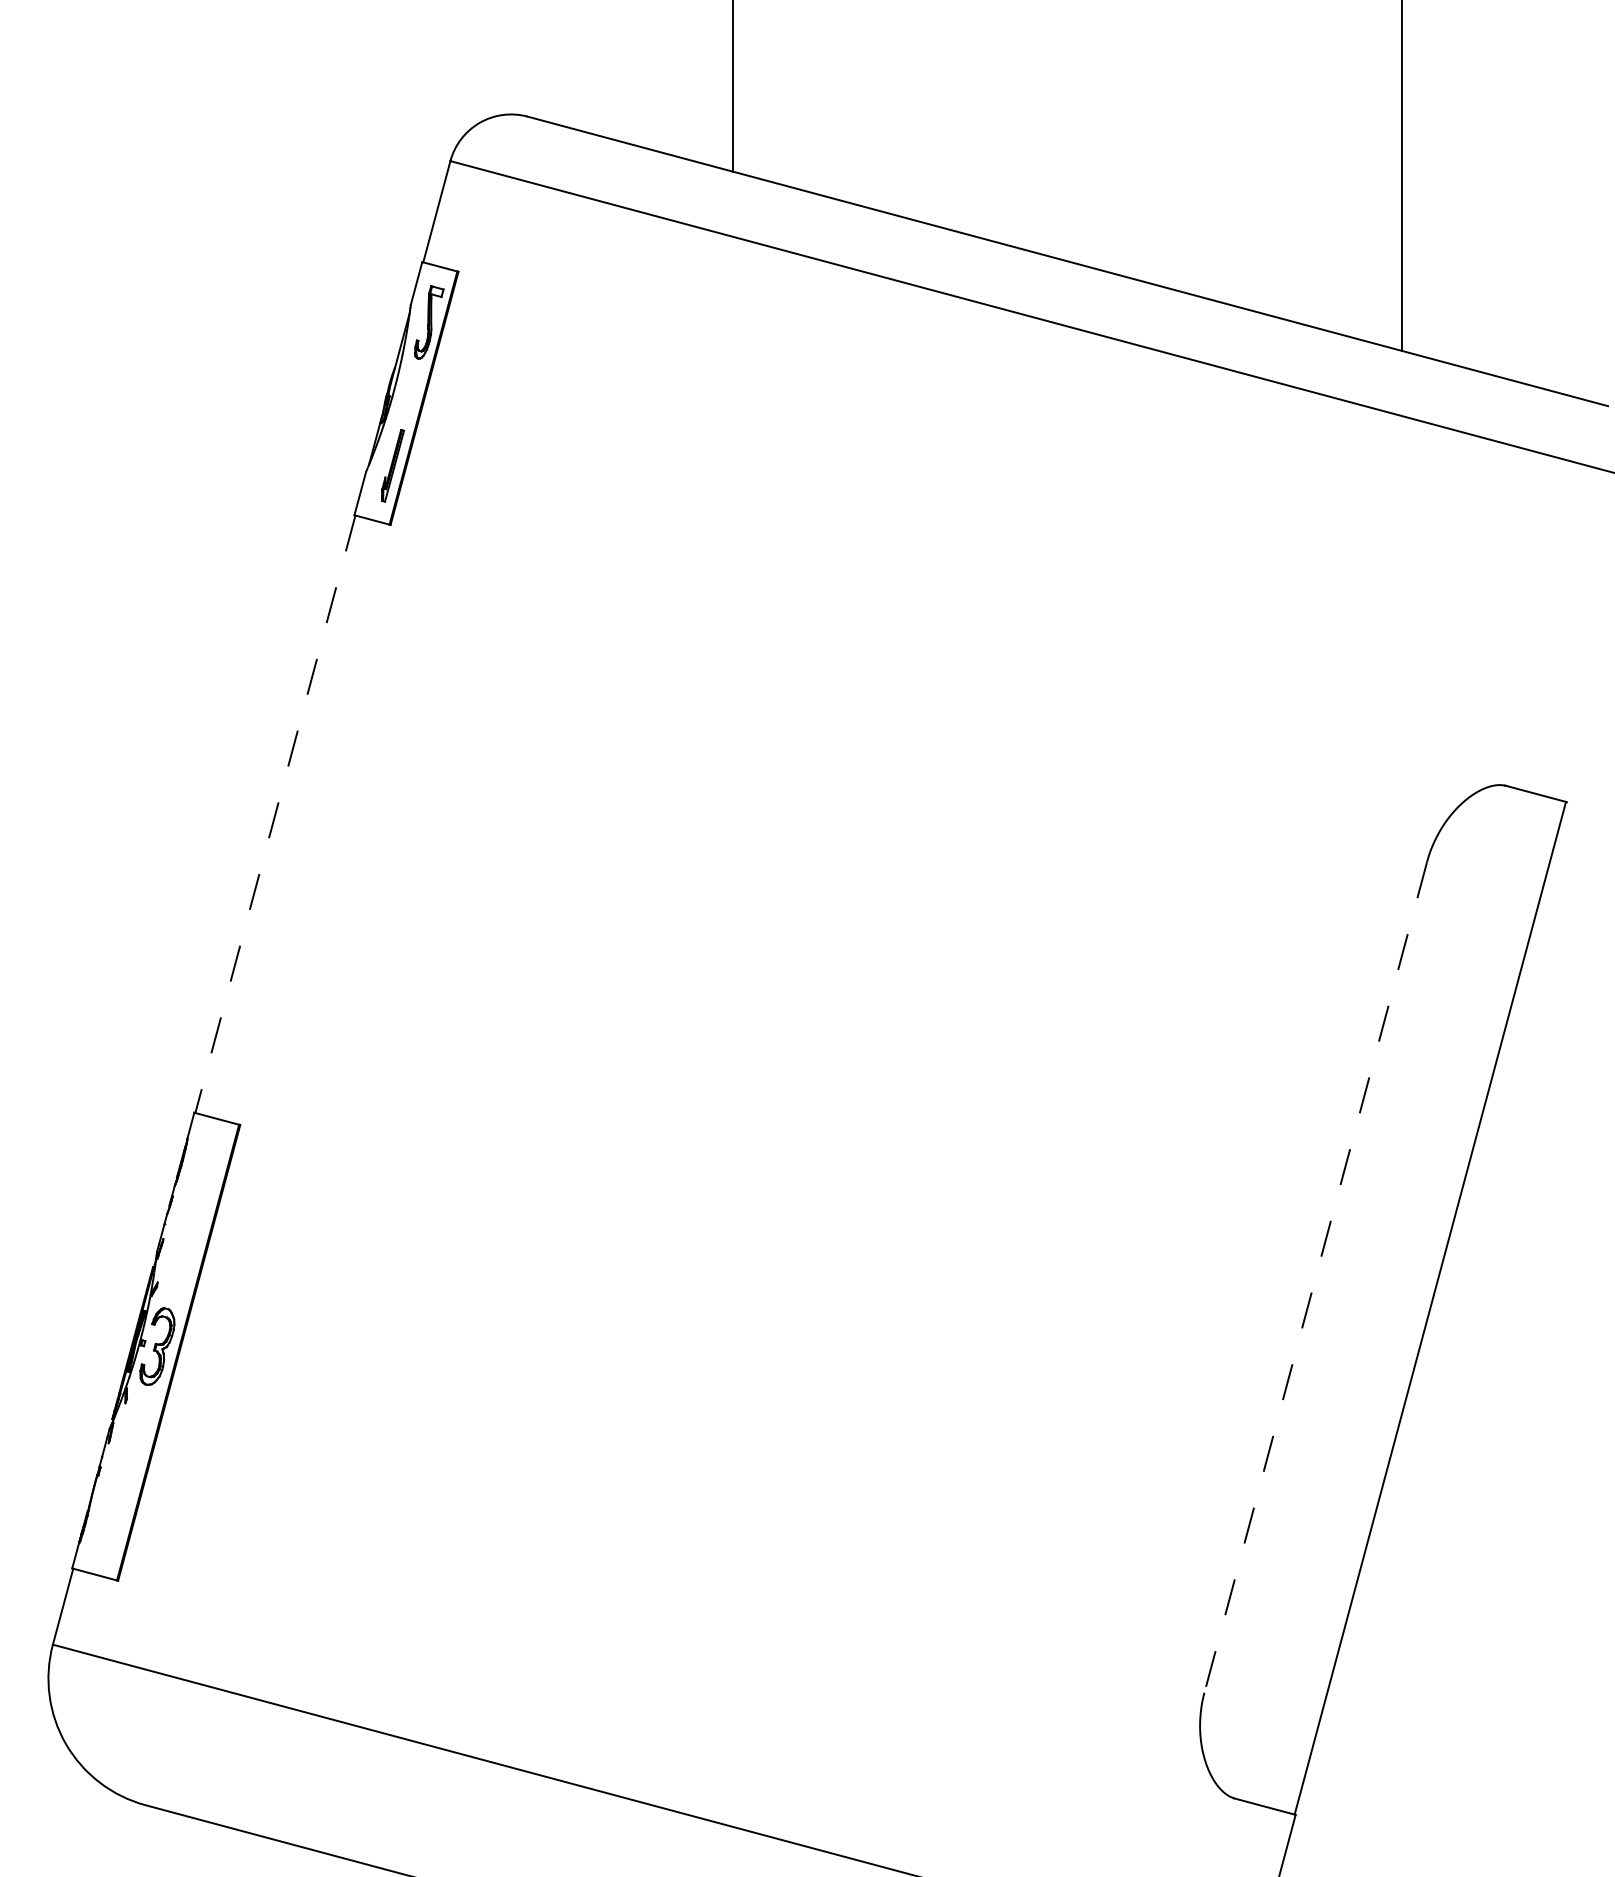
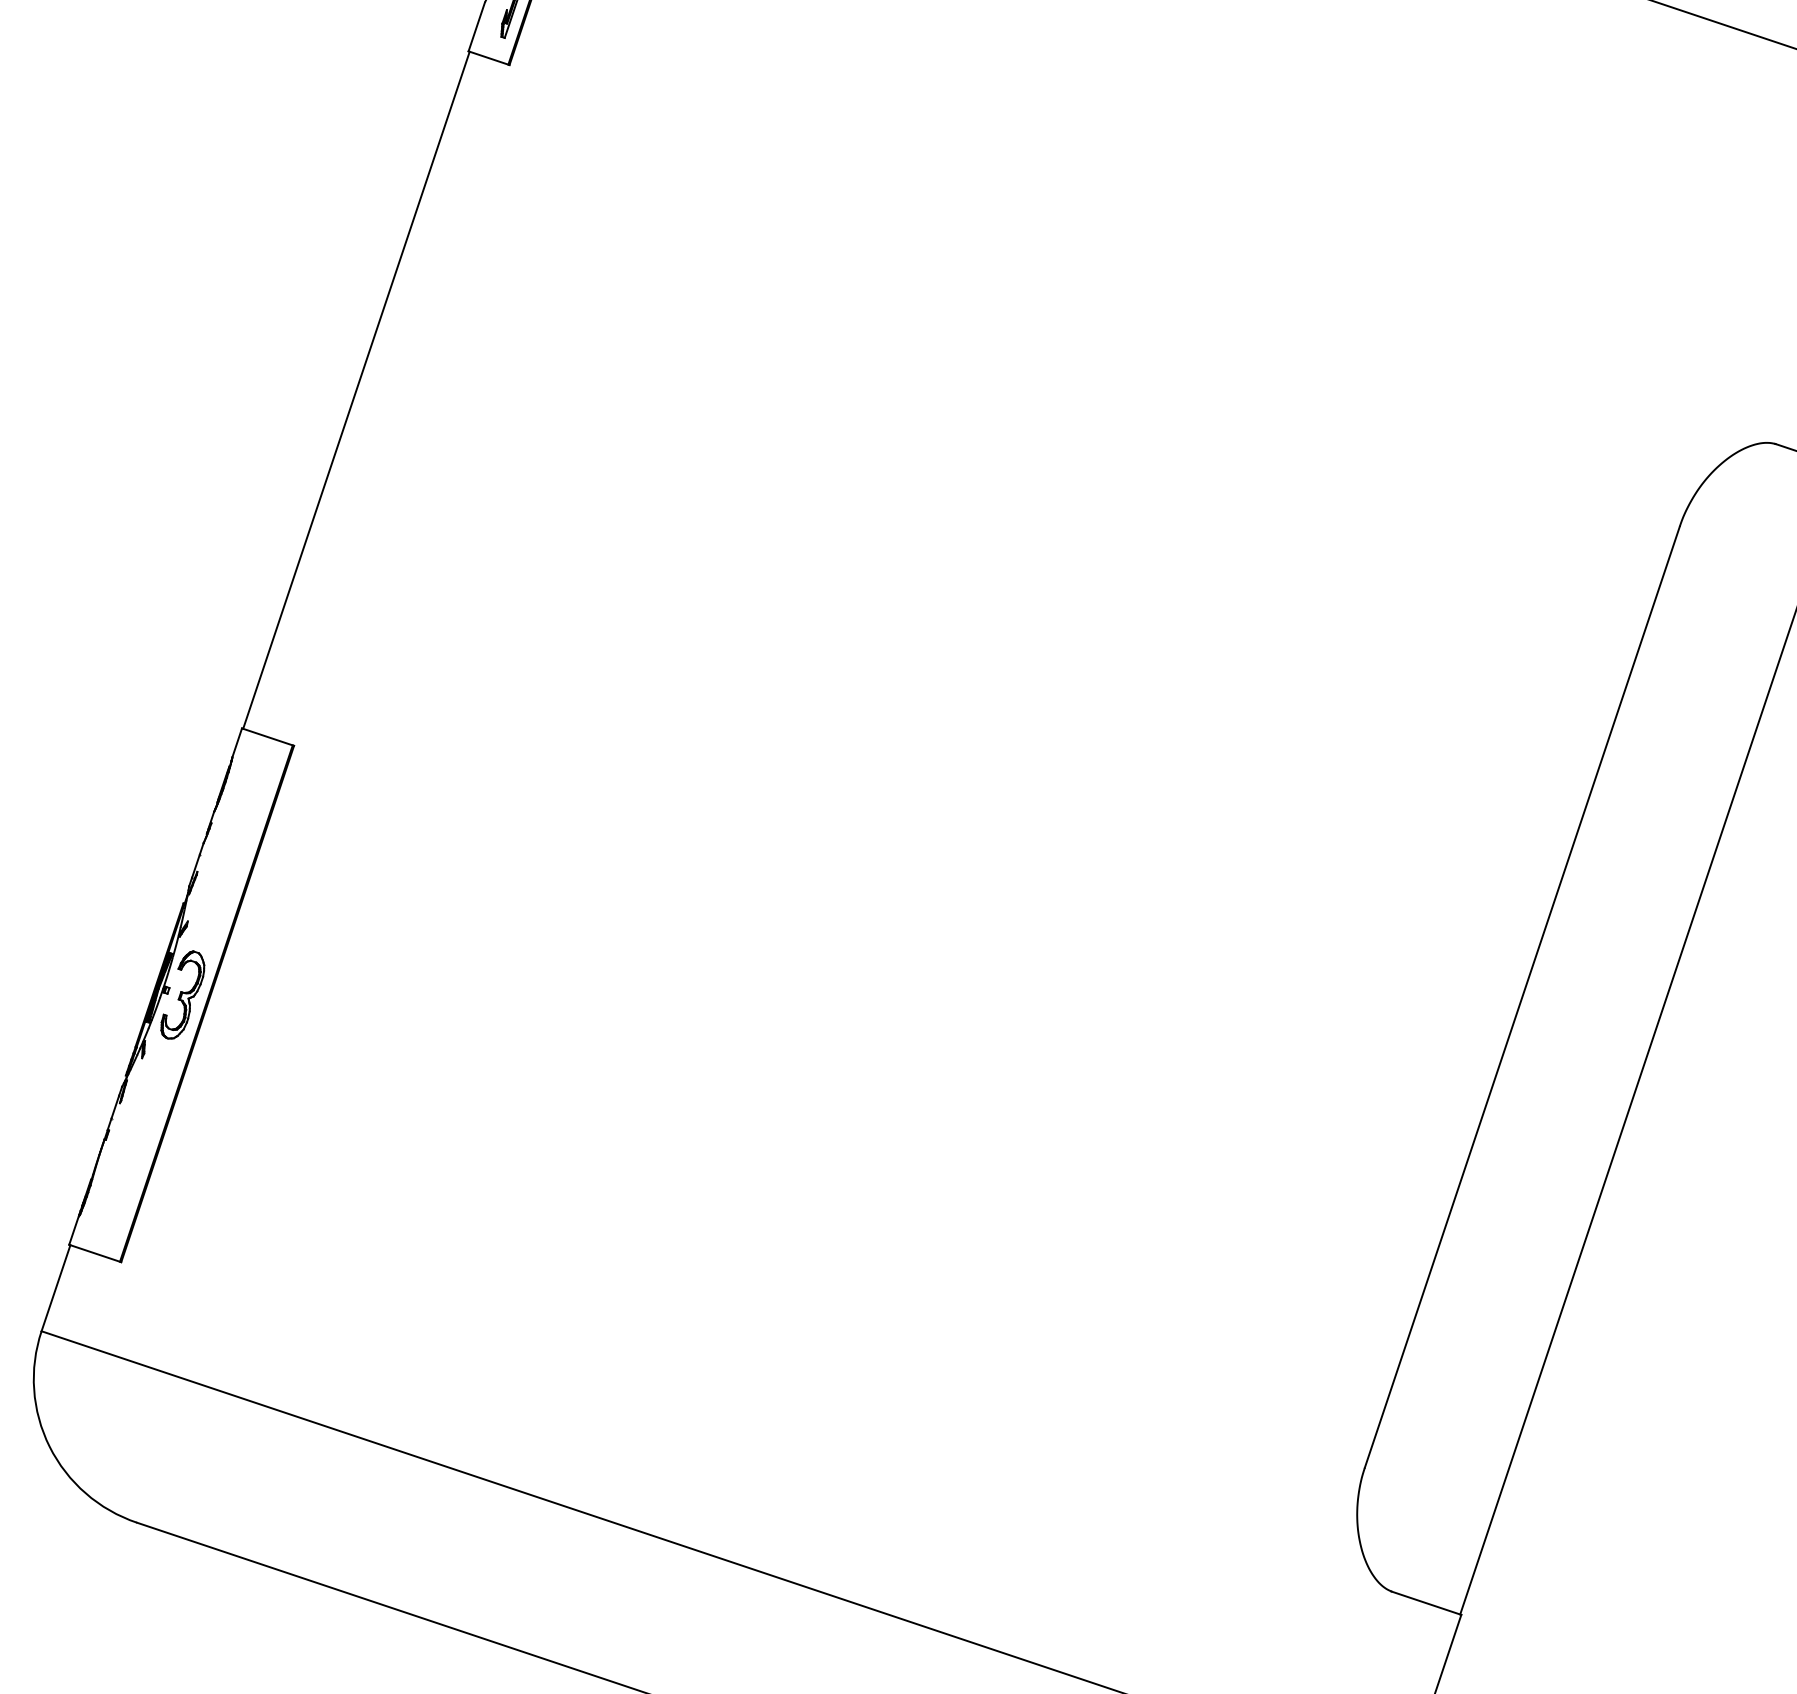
line: (275, 814) -> (356, 390), dashed -> solid
line: (1315, 1277) -> (1522, 997), dashed -> solid

